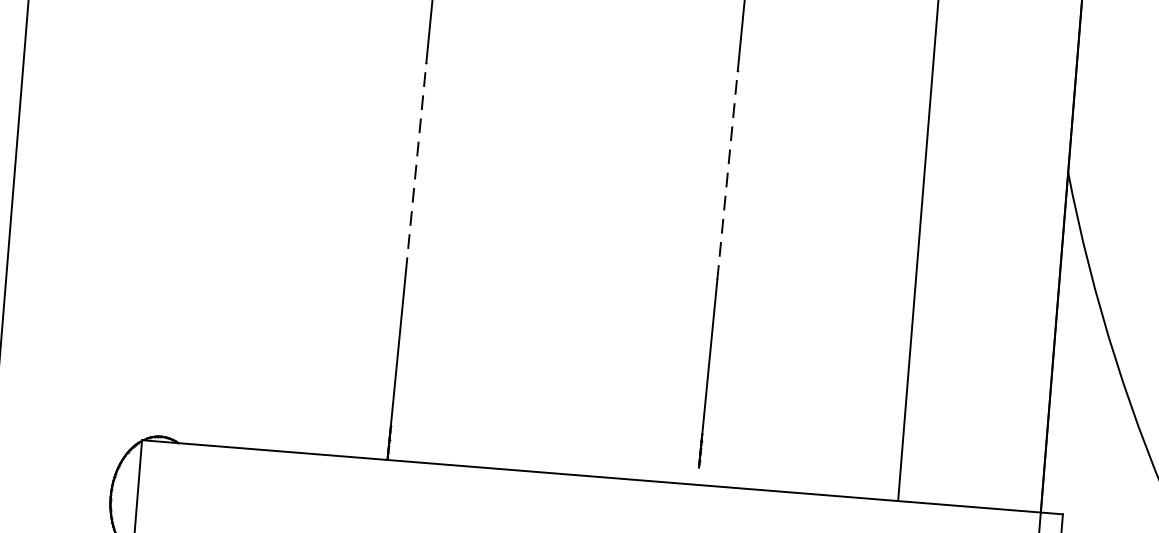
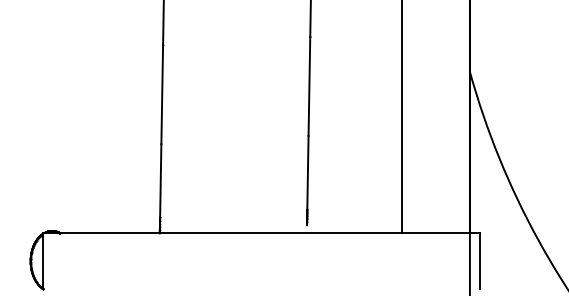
line: (416, 167) -> (162, 94), dashed -> solid
line: (727, 175) -> (309, 86), dashed -> solid

